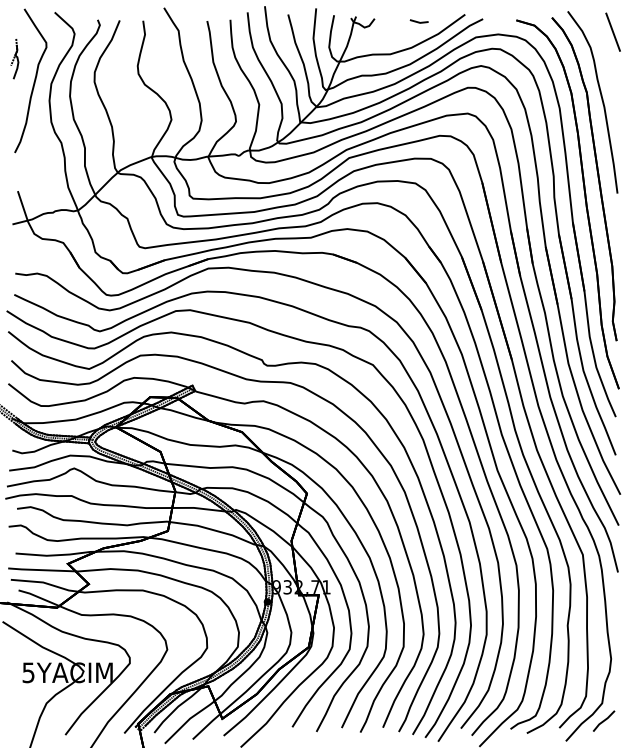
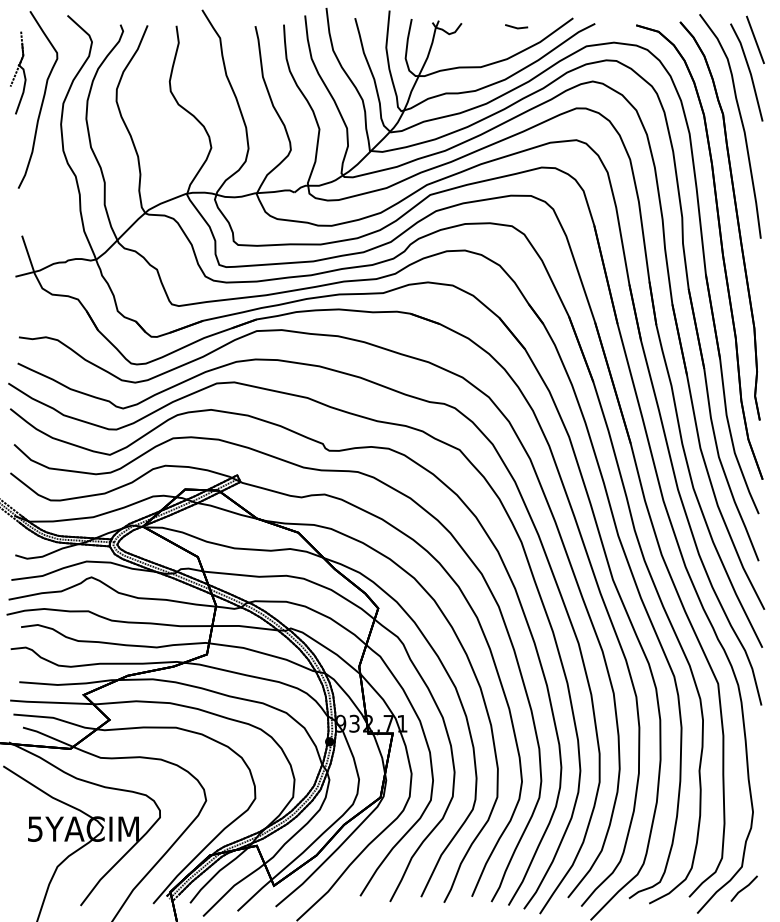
part: (14, 58) -> (18, 72), size x1.67
part: (605, 58) -> (746, 72), added

